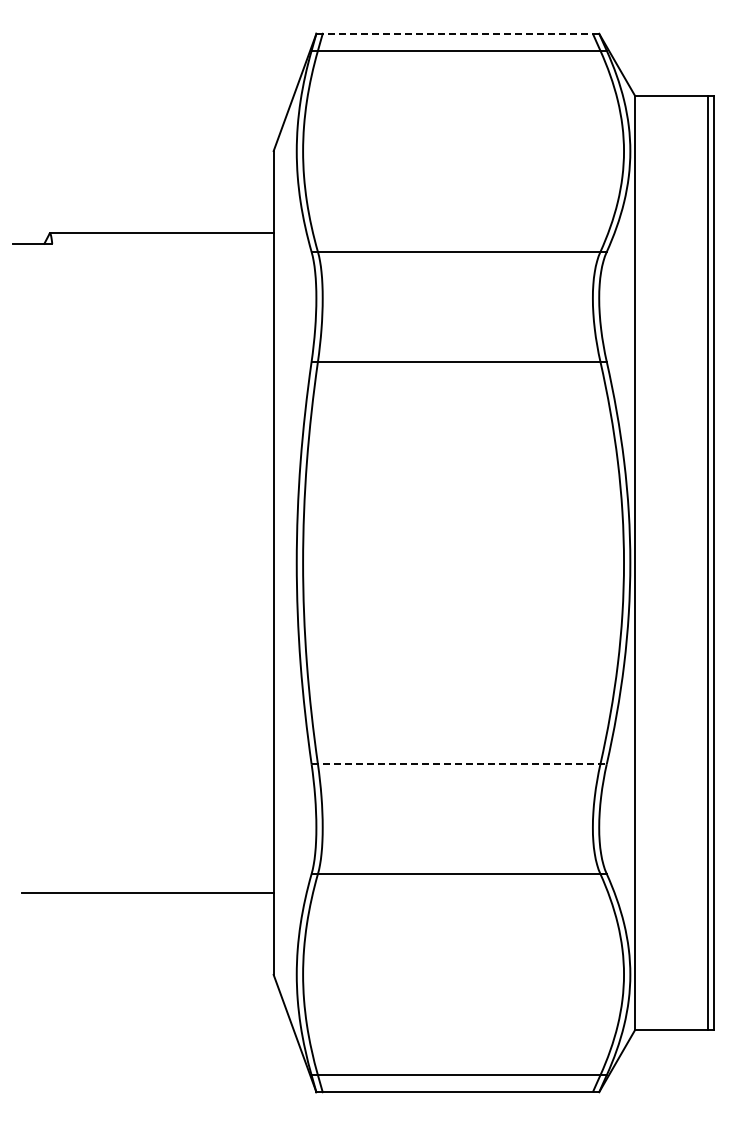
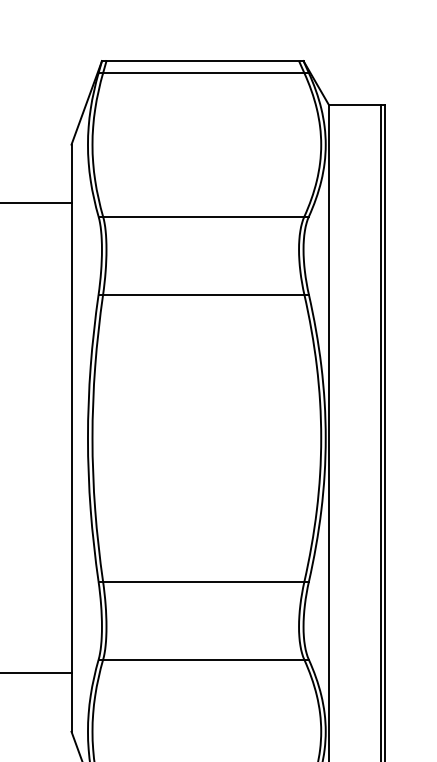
line: (457, 33) -> (202, 60), dashed -> solid
line: (459, 764) -> (203, 581), dashed -> solid

